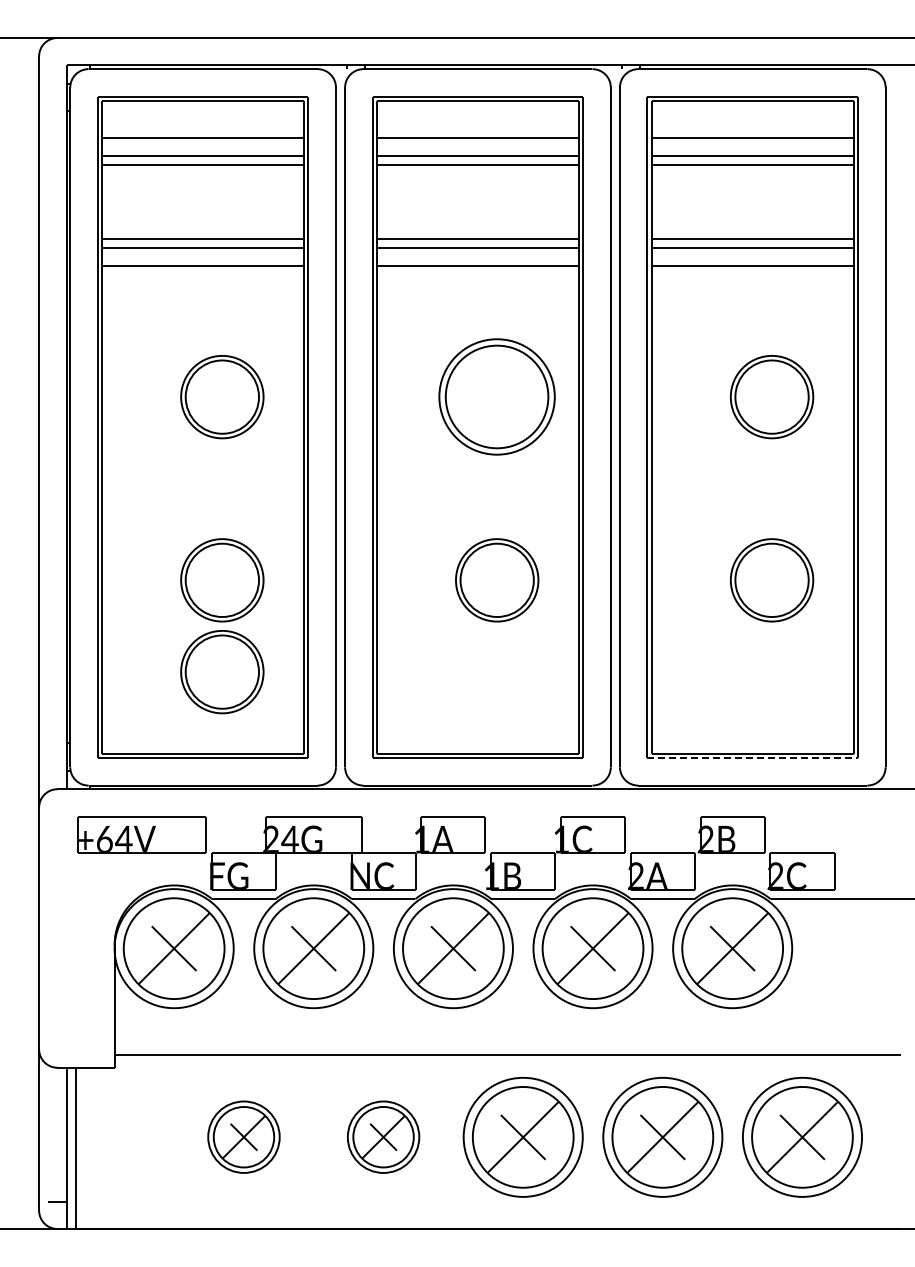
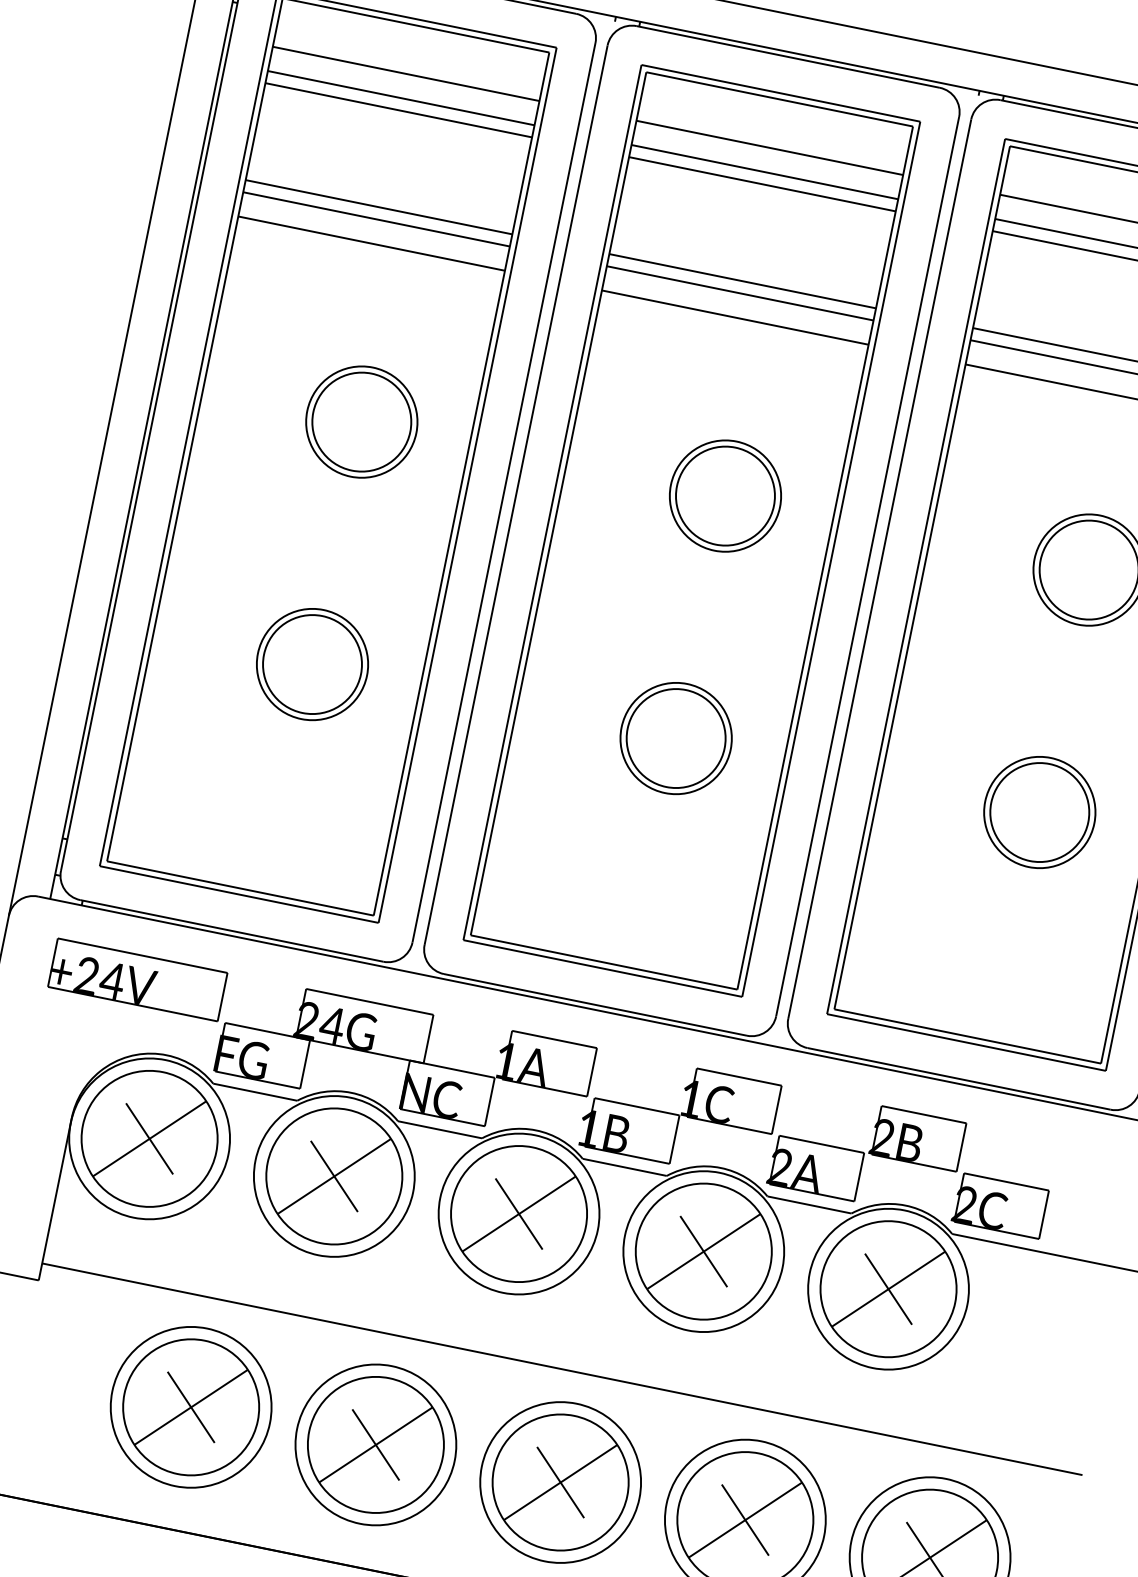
part: (497, 397) -> (725, 496), size x0.71
part: (222, 672) -> (287, 786), removed
line: (753, 758) -> (967, 1043), dashed -> solid
text: (104, 838) -> (87, 974), +64V -> +24V
part: (243, 1136) -> (190, 1406), size x1.67
part: (383, 1136) -> (376, 1443), size x1.67

